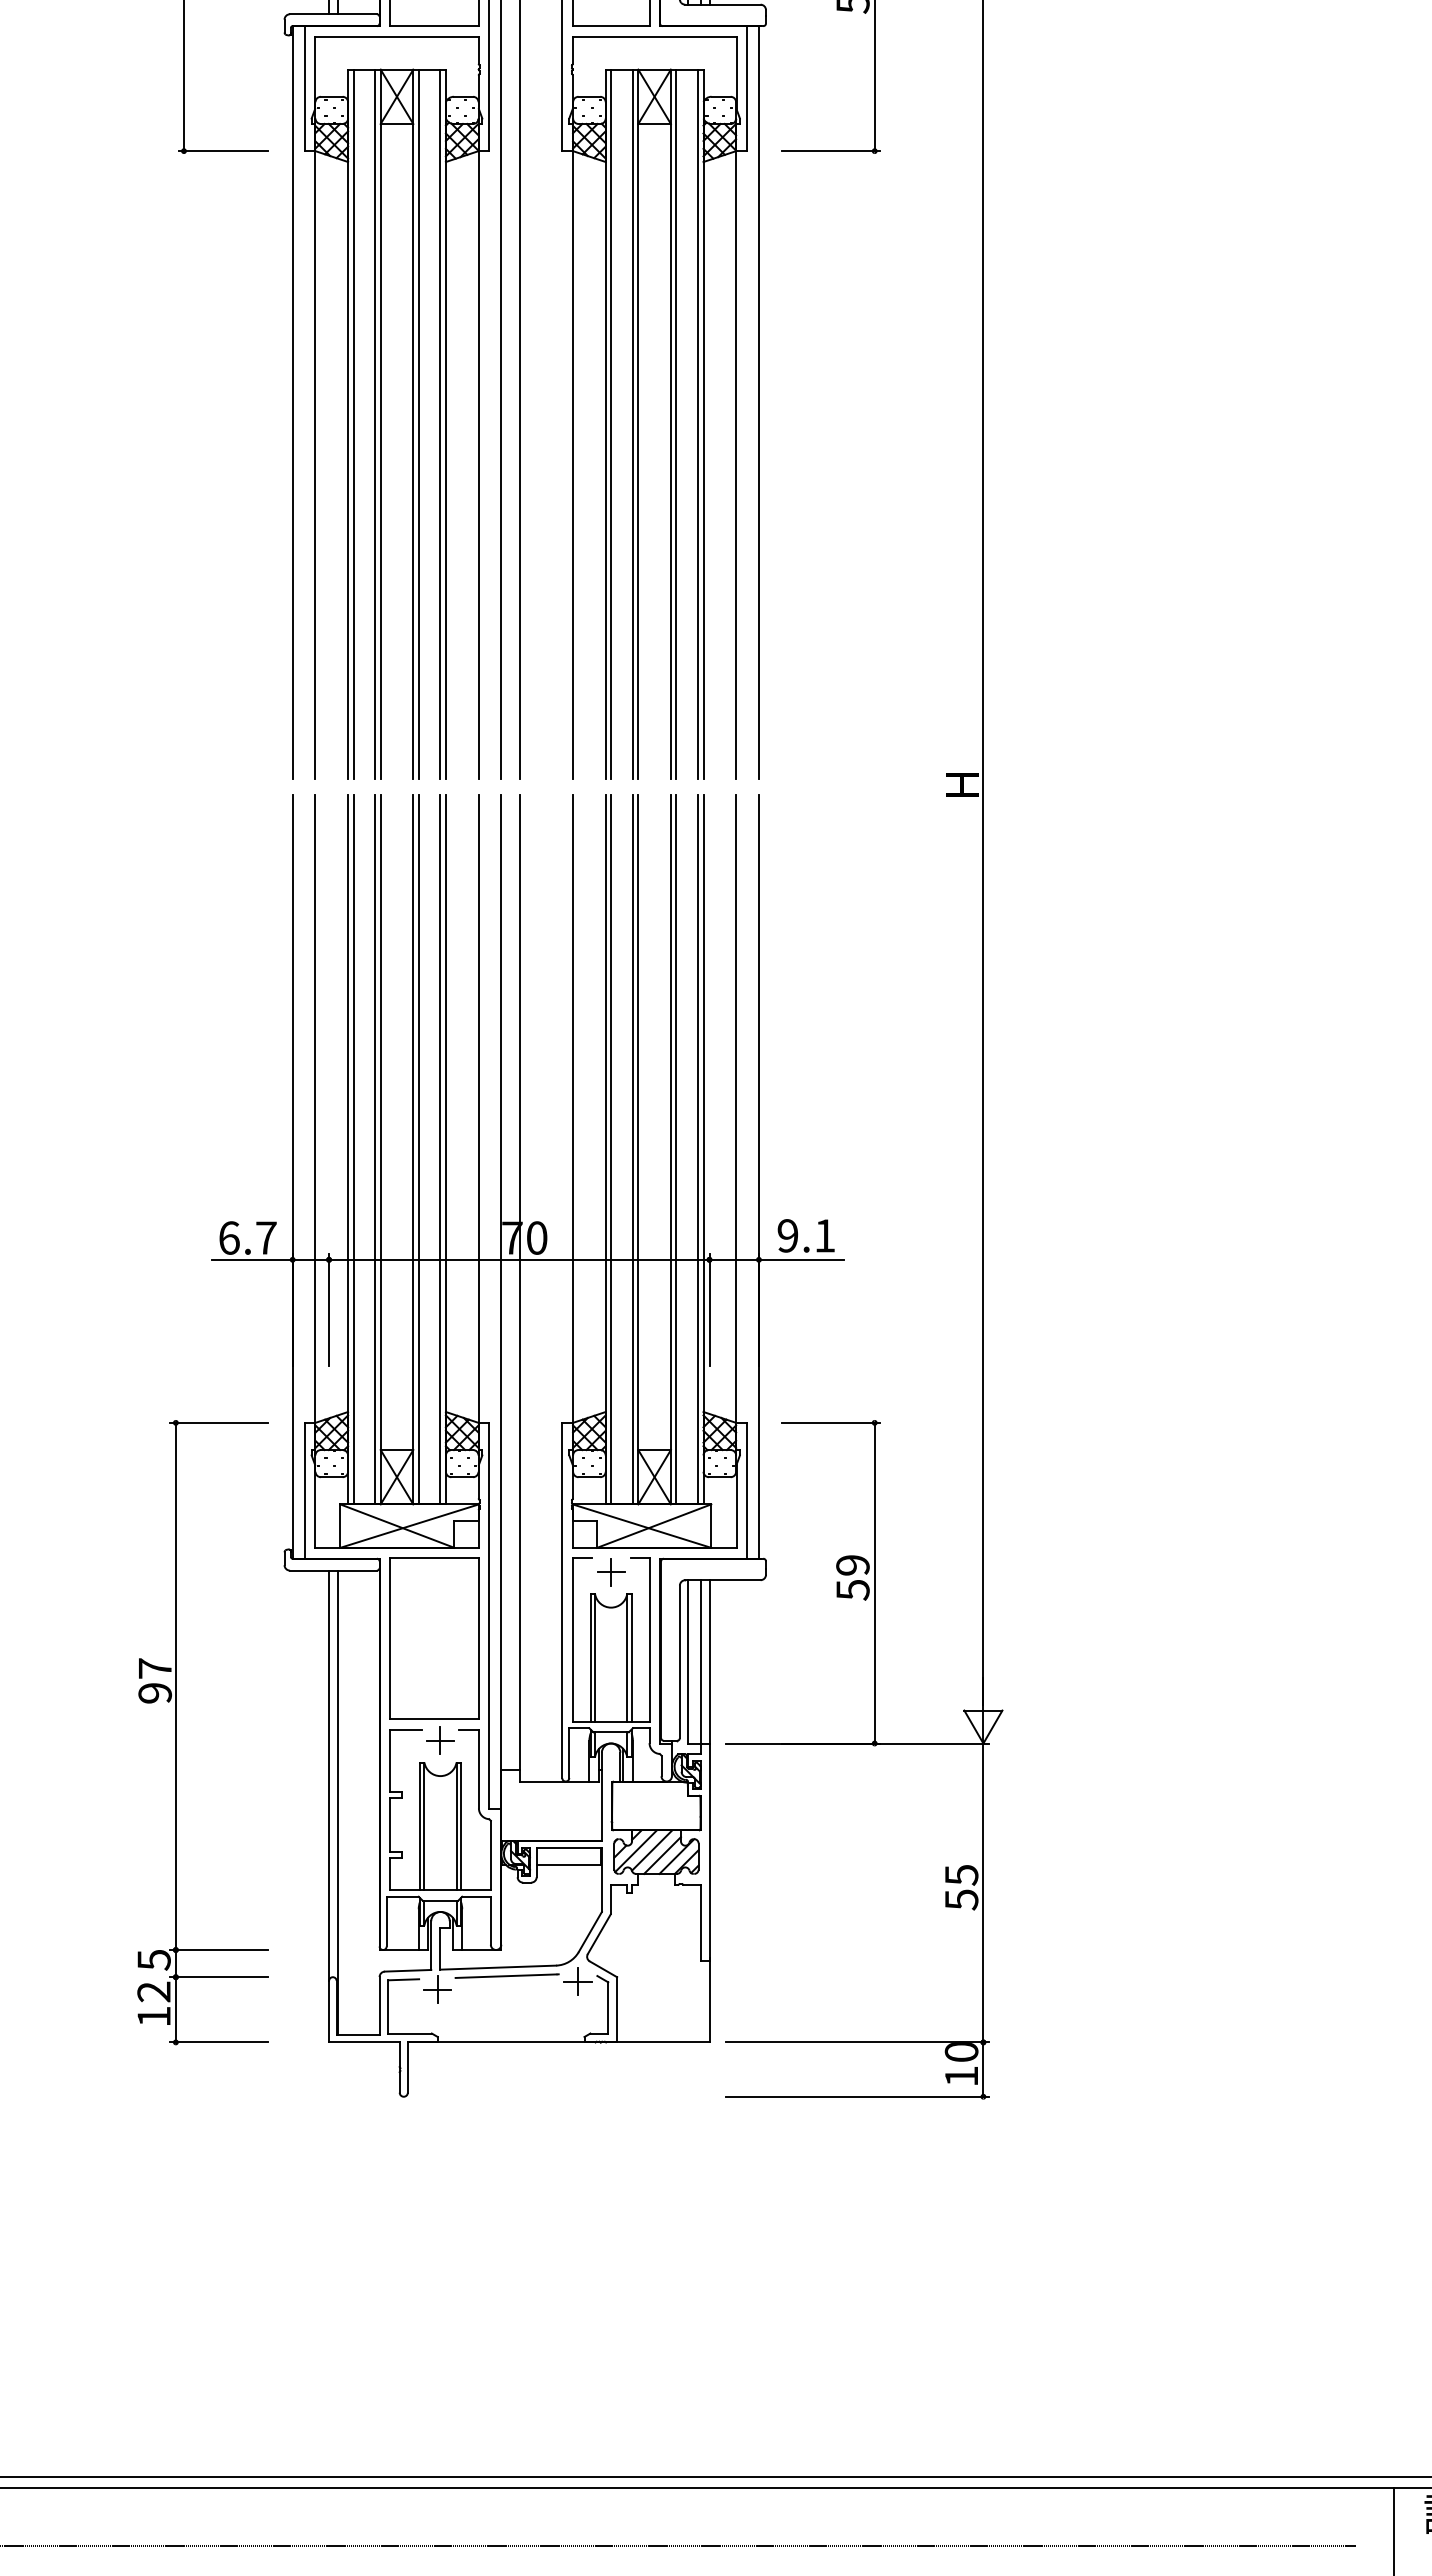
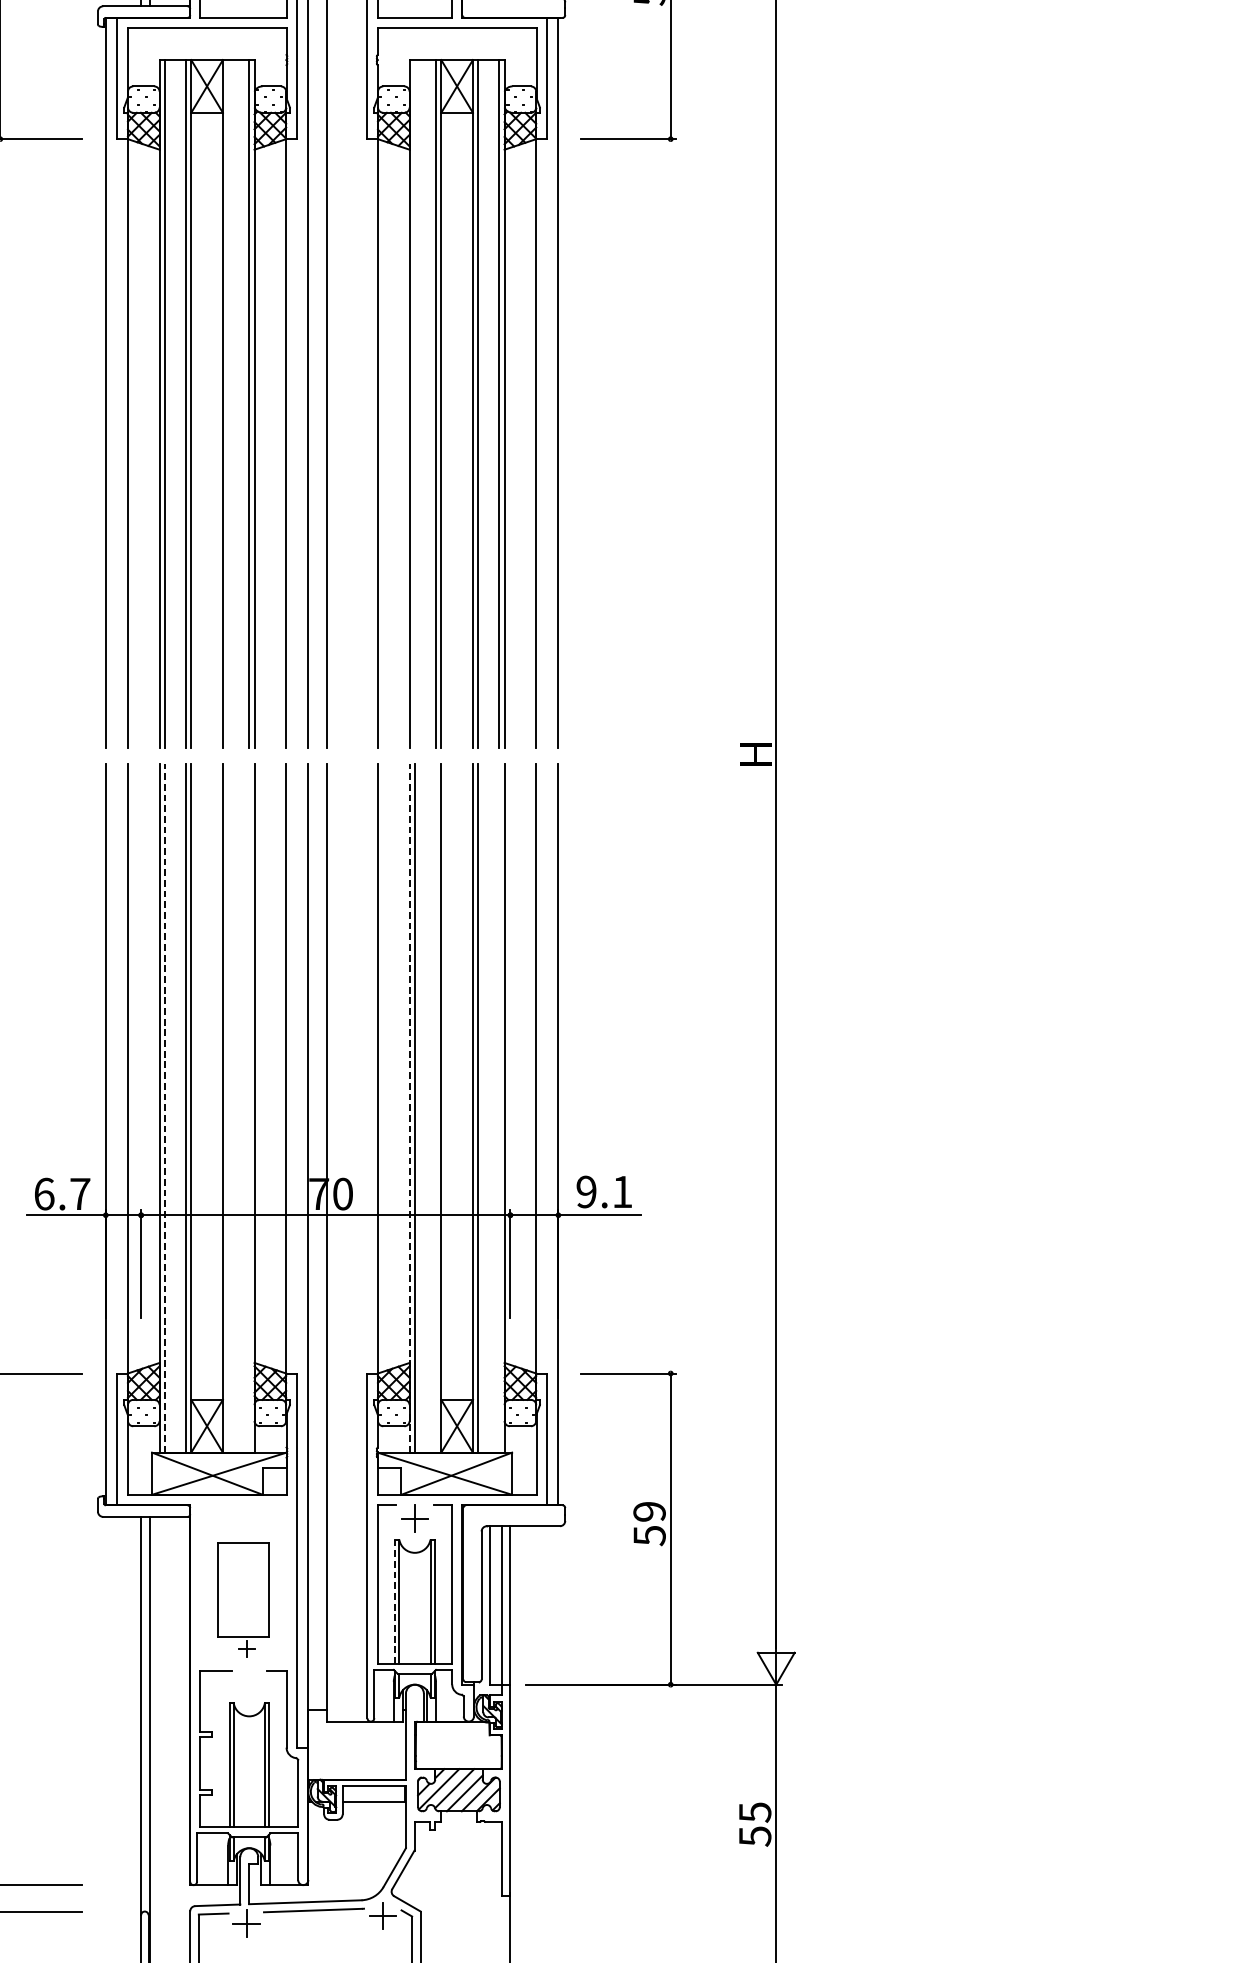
line: (418, 423) -> (227, 403), removed
line: (611, 423) -> (415, 403), removed
line: (353, 1149) -> (164, 1108), solid -> dashed
line: (418, 1149) -> (227, 1108), removed
line: (440, 1149) -> (249, 1108), removed
line: (605, 1149) -> (409, 1108), solid -> dashed
line: (632, 1149) -> (435, 1108), removed
line: (698, 1149) -> (499, 1108), removed
part: (434, 1655) -> (243, 1599), size x0.6
line: (590, 1657) -> (394, 1601), solid -> dashed

